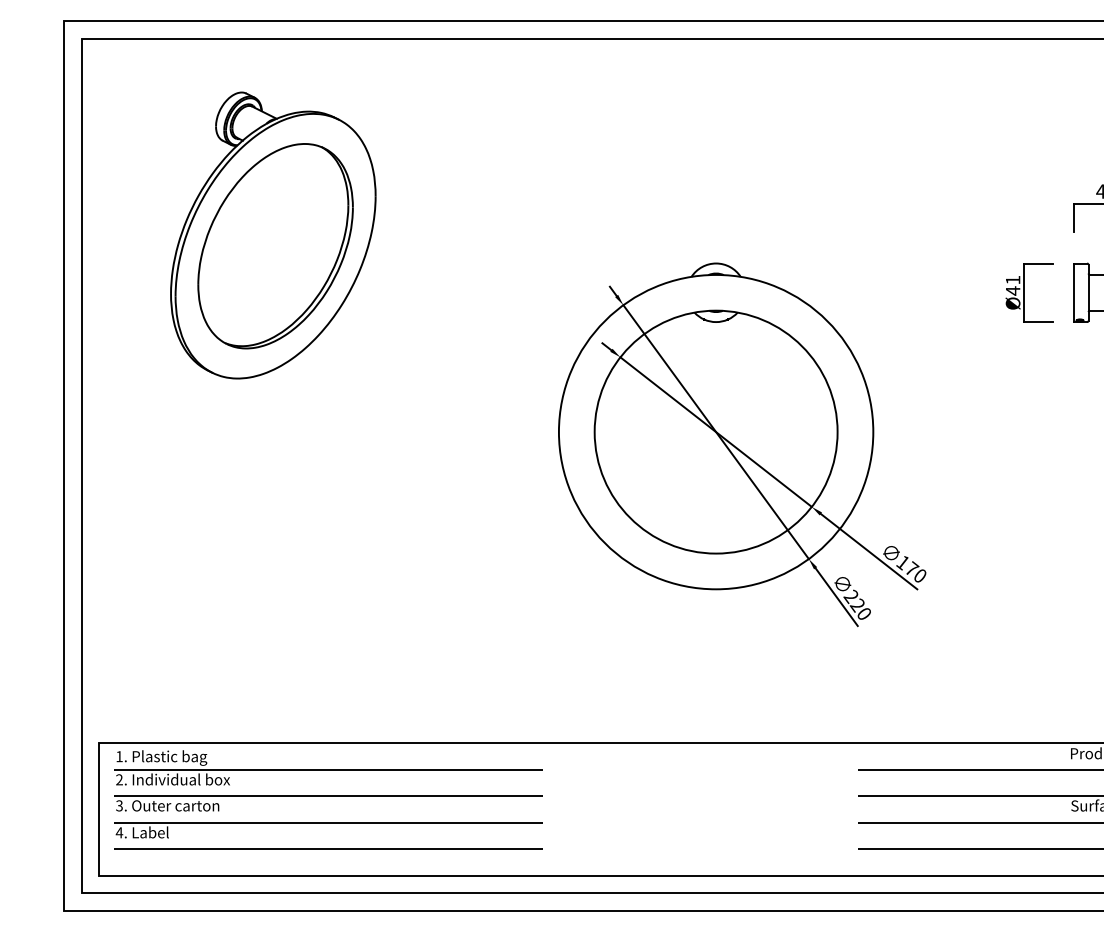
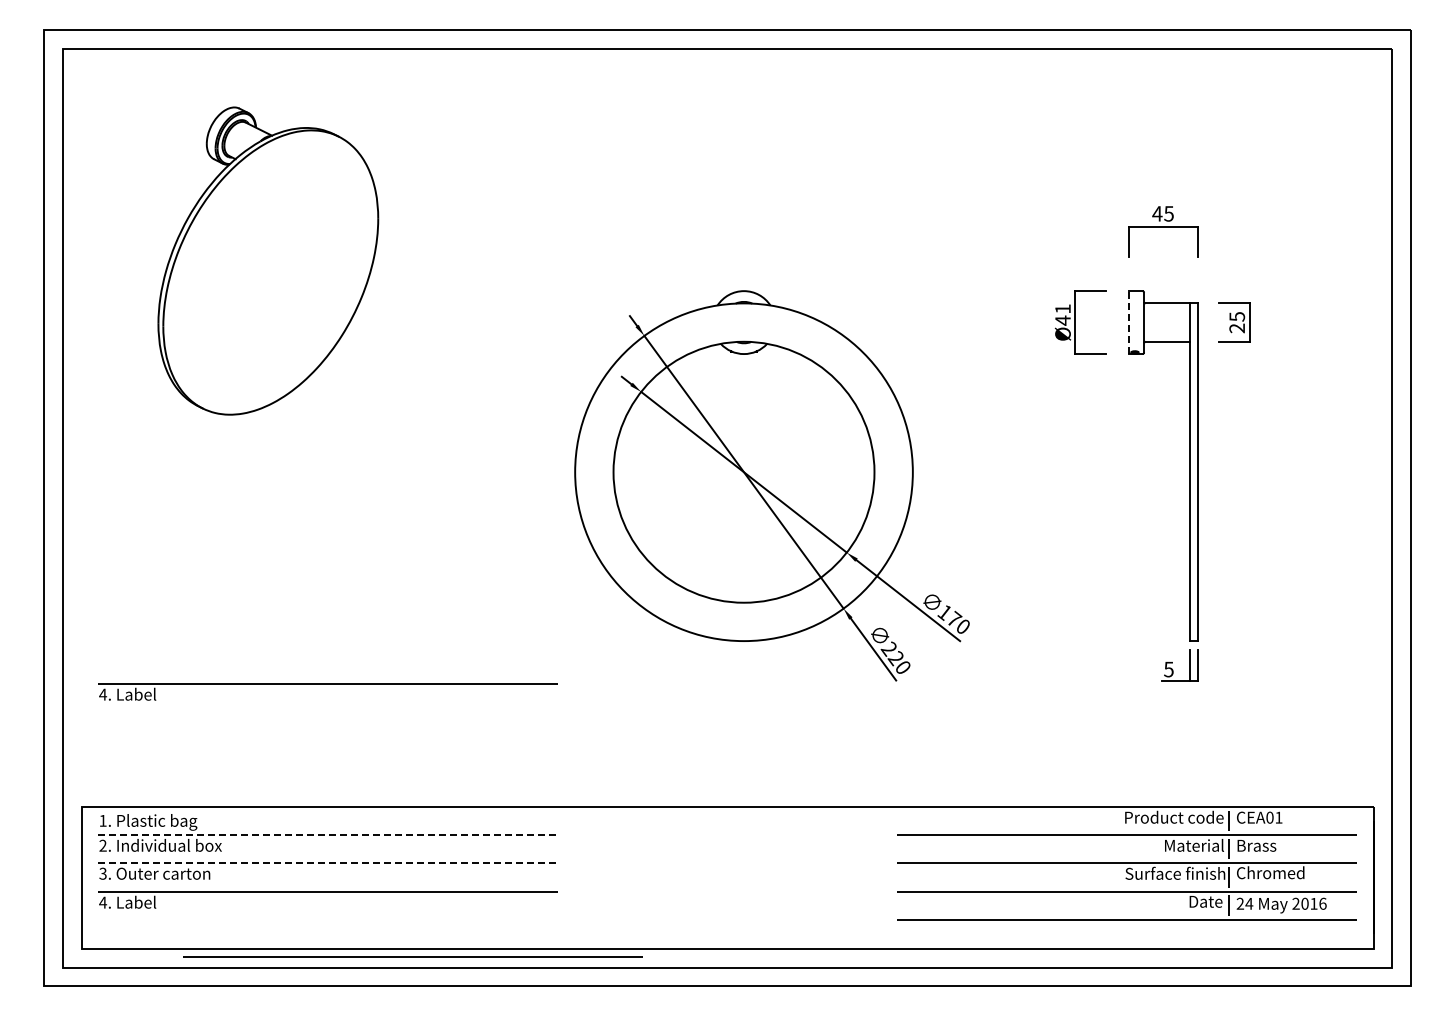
part: (275, 246) -> (270, 272), removed
line: (1074, 292) -> (1128, 322), solid -> dashed
part: (328, 629) -> (327, 684), added
line: (329, 770) -> (328, 835), solid -> dashed
line: (329, 796) -> (328, 863), solid -> dashed
line: (328, 848) -> (412, 956), moved

